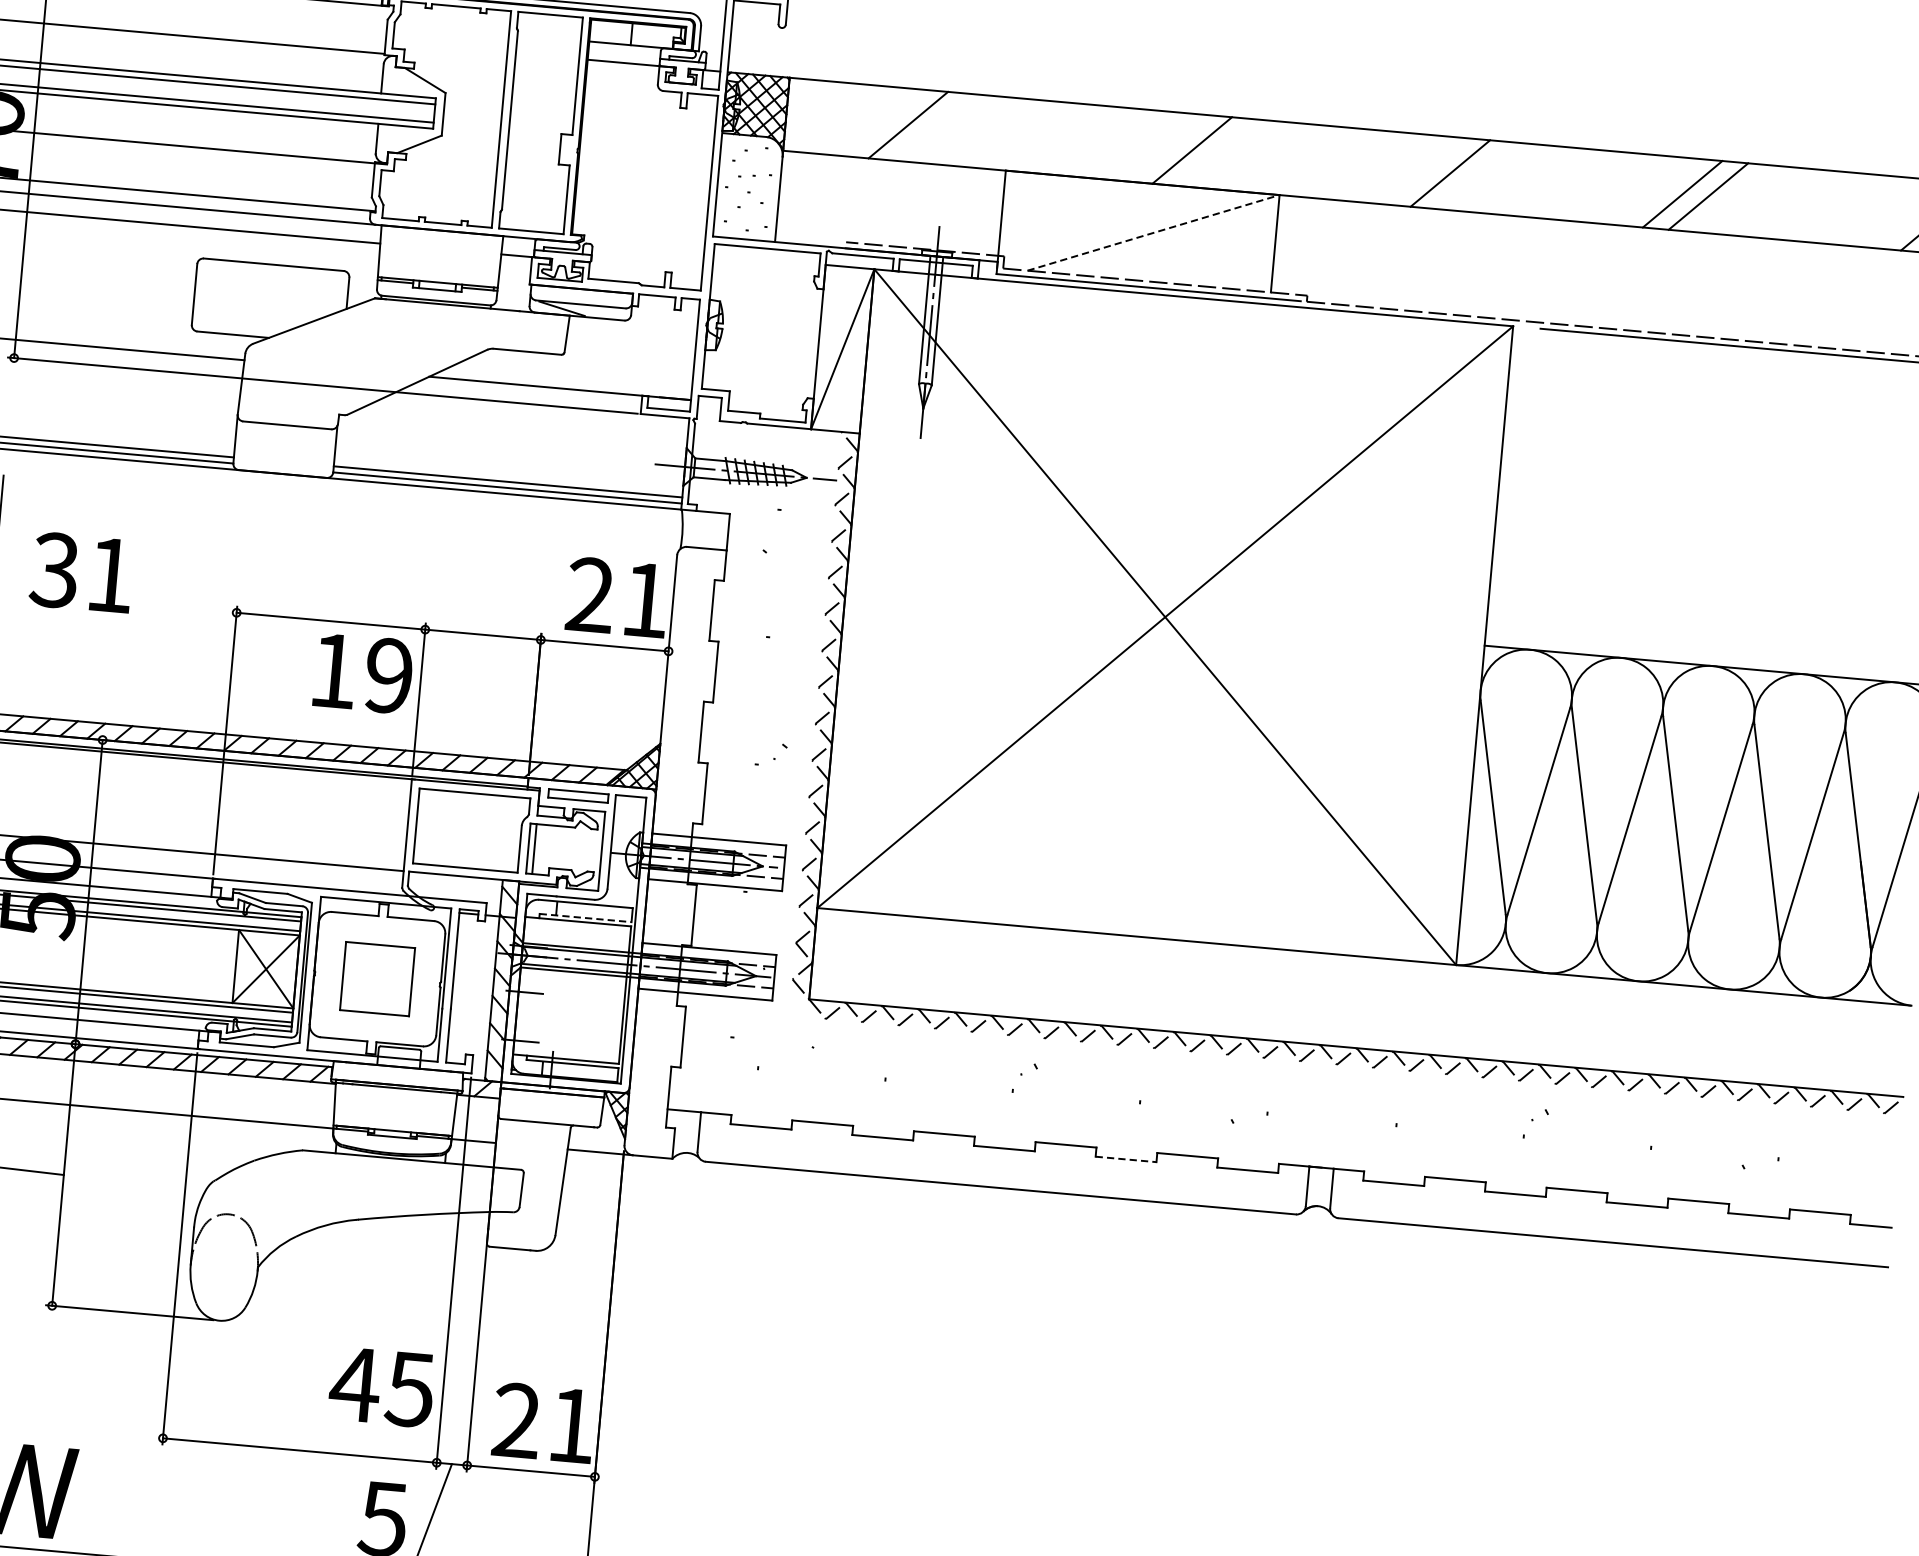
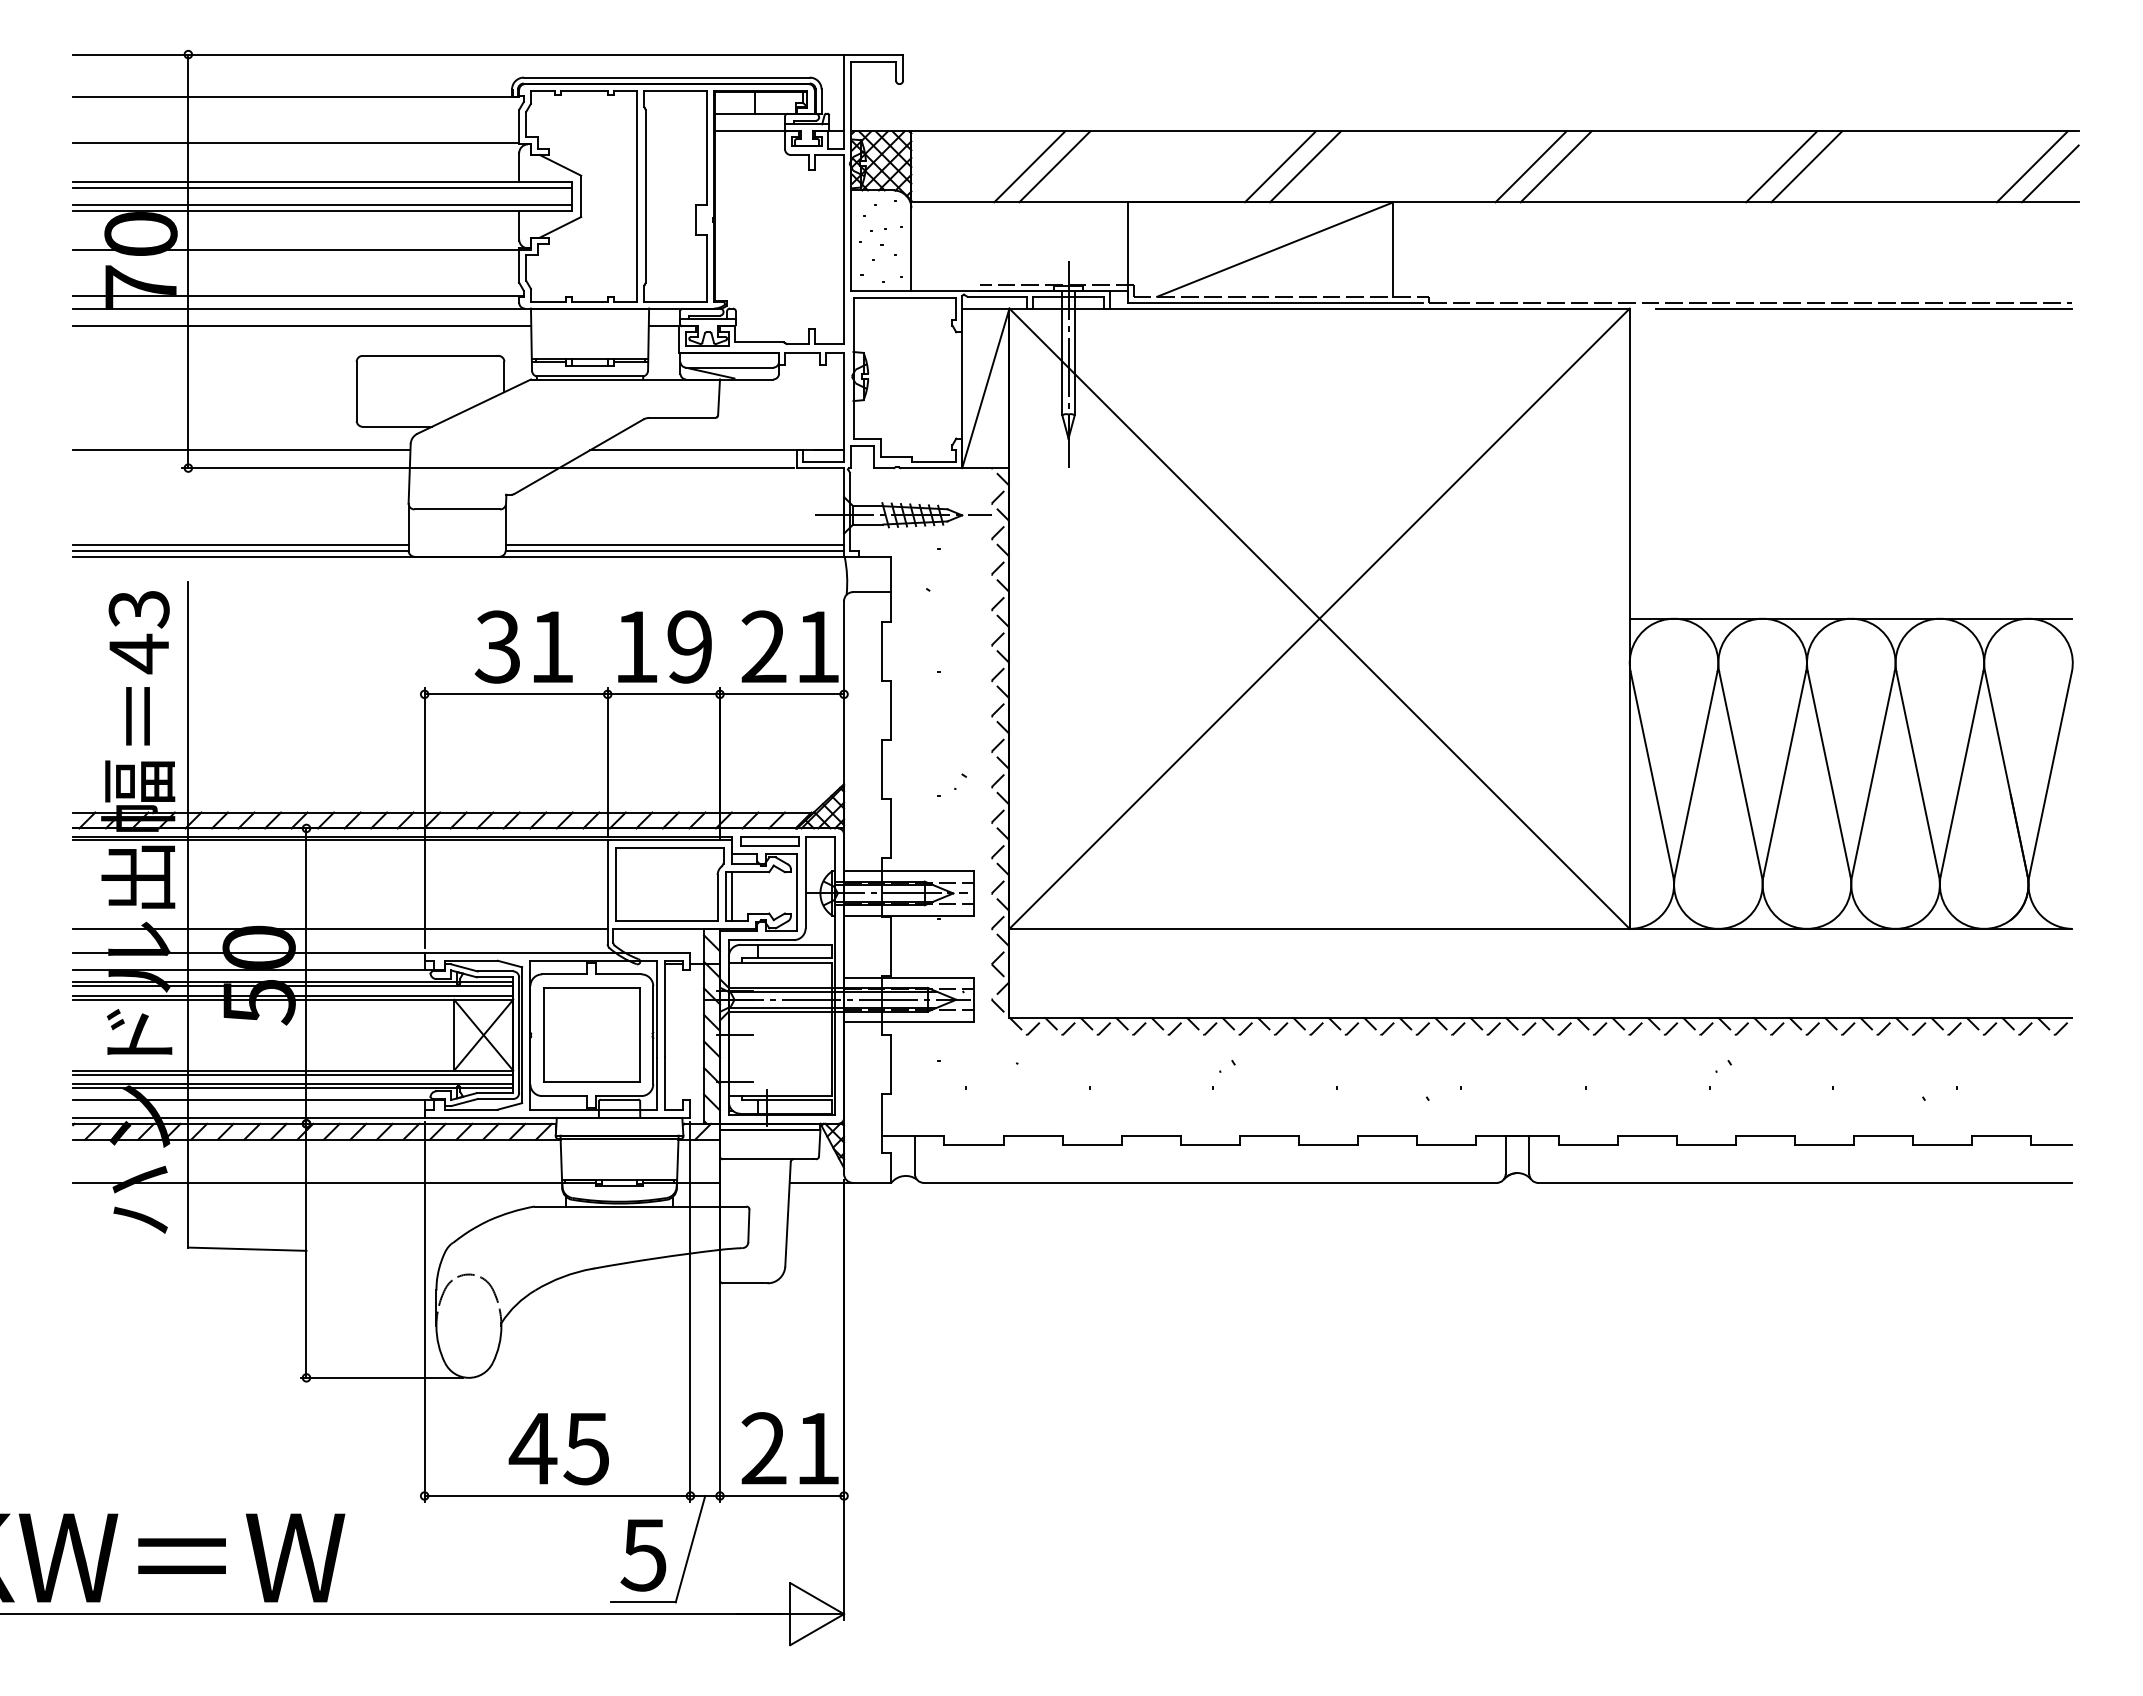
line: (933, 127) -> (1054, 166), added
line: (1166, 147) -> (1280, 166), added
line: (1424, 170) -> (1530, 166), added
line: (1153, 232) -> (1275, 249), dashed -> solid
text: (81, 572) -> (523, 646), moved
text: (362, 672) -> (664, 646), moved
line: (586, 918) -> (787, 958), dashed -> solid
part: (377, 978) -> (591, 1034), size x1.43
line: (1126, 1159) -> (1328, 1144), dashed -> solid
text: (381, 1387) -> (558, 1449), moved

